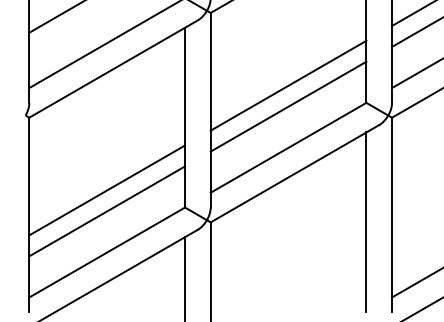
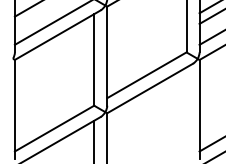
line: (287, 85) -> (146, 43), removed
line: (287, 106) -> (146, 54), removed
line: (107, 189) -> (54, 96), removed
line: (107, 211) -> (54, 107), removed
line: (366, 222) -> (186, 113), removed

